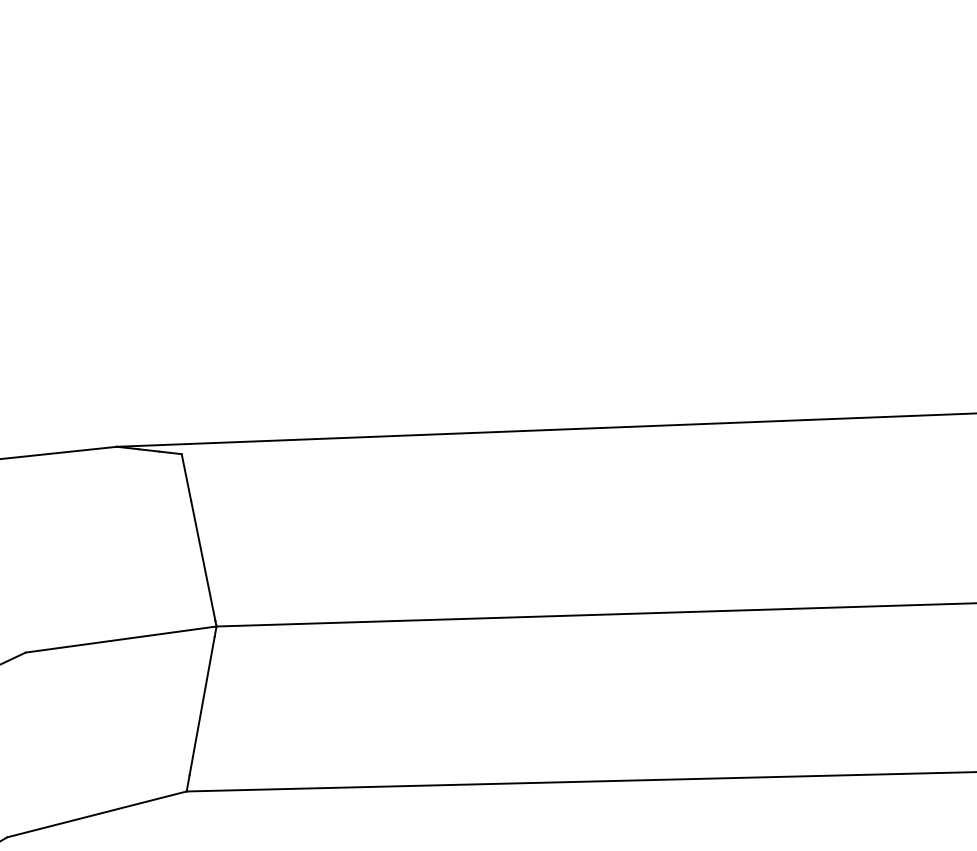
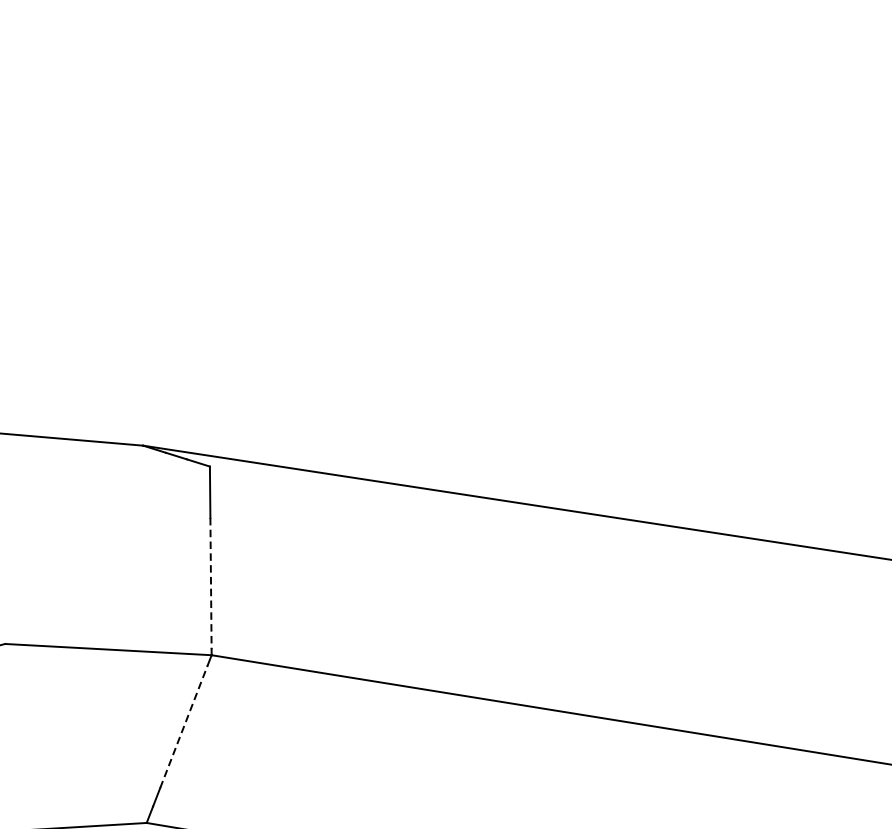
line: (203, 561) -> (211, 584), solid -> dashed
line: (203, 696) -> (183, 726), solid -> dashed

